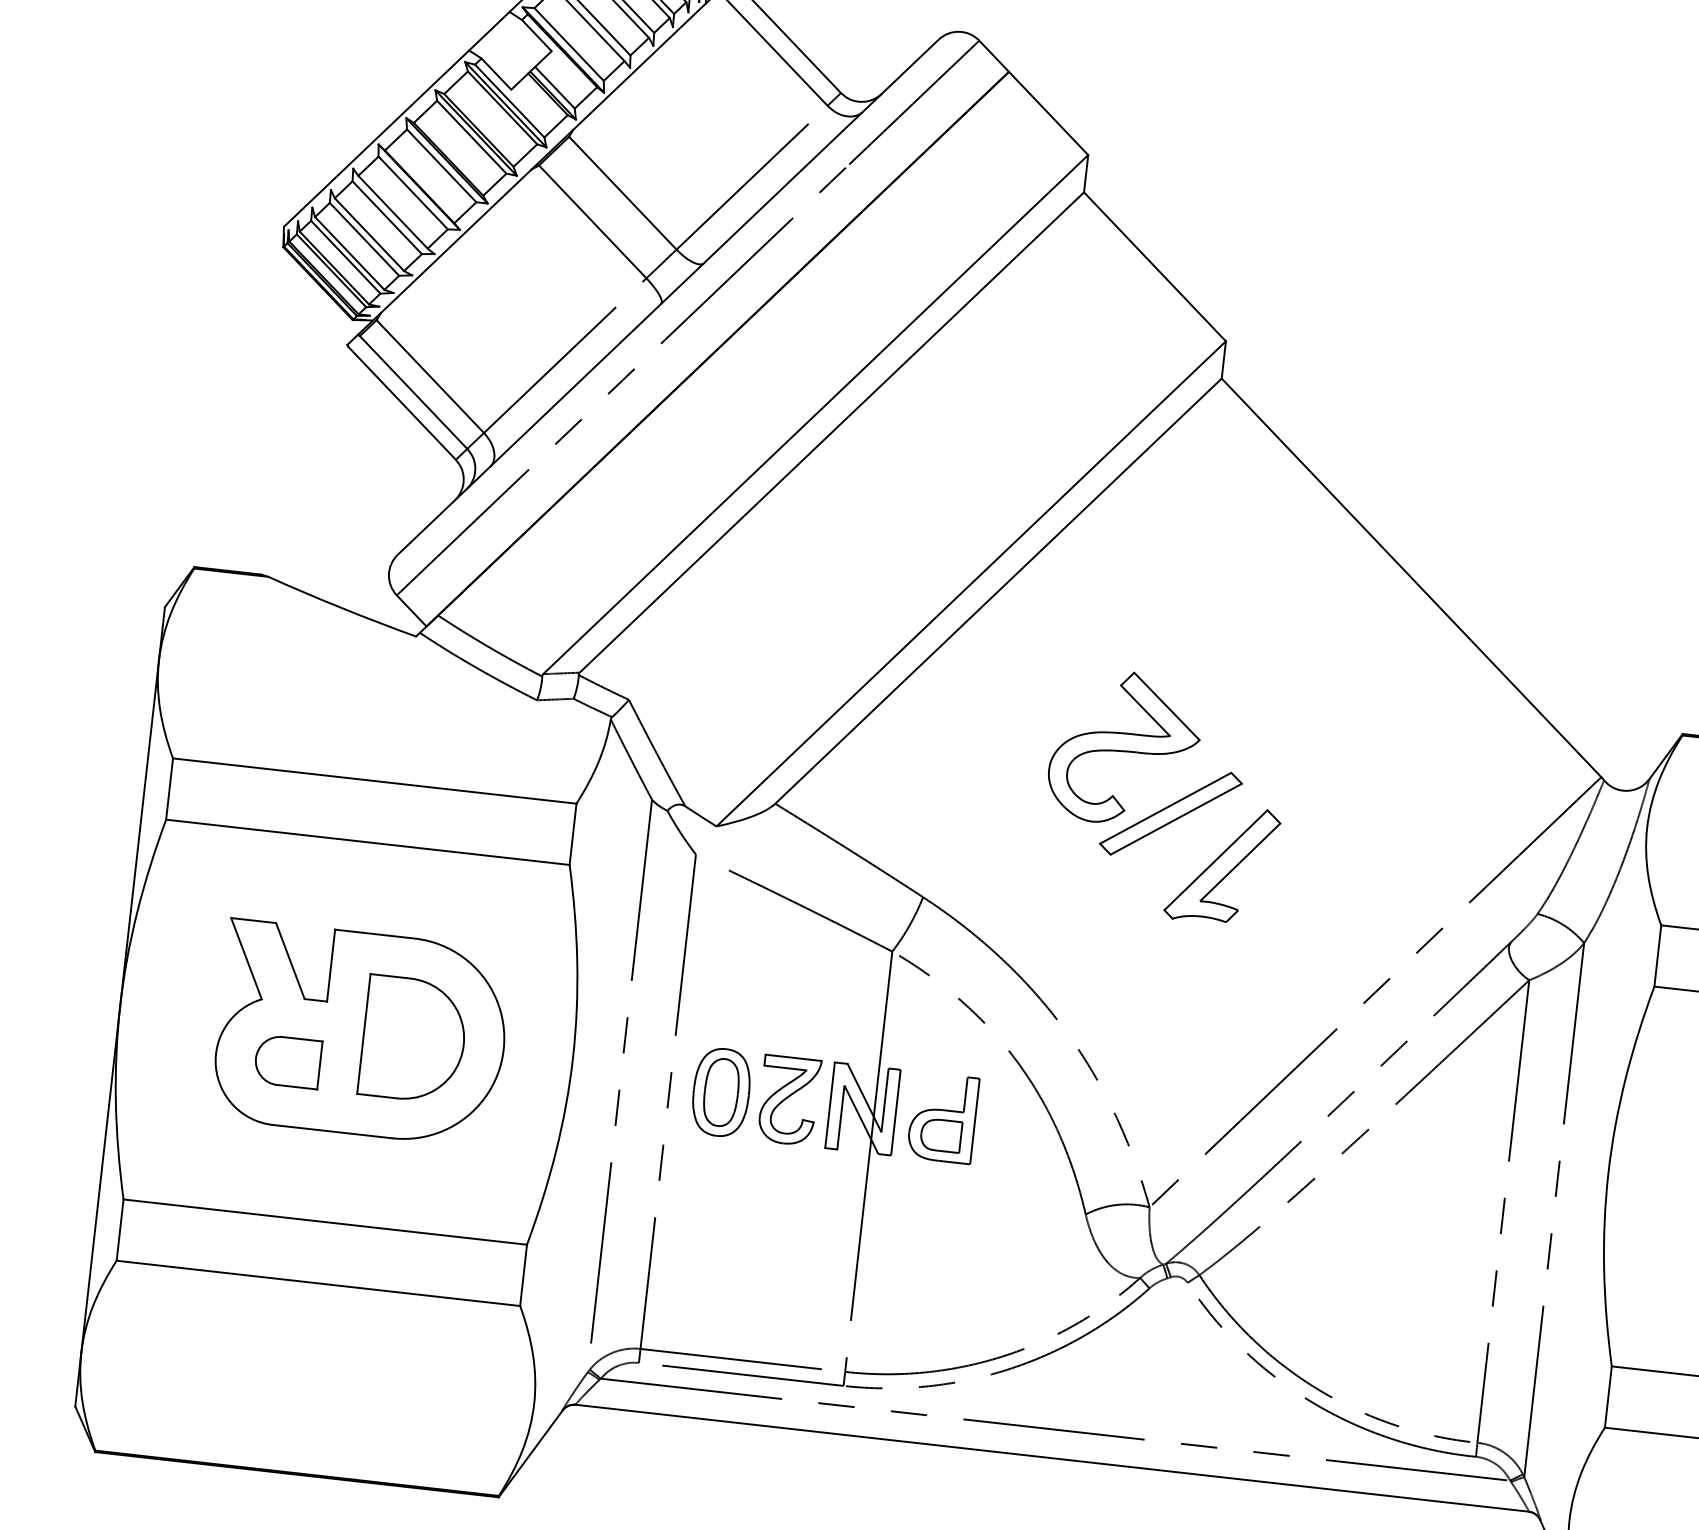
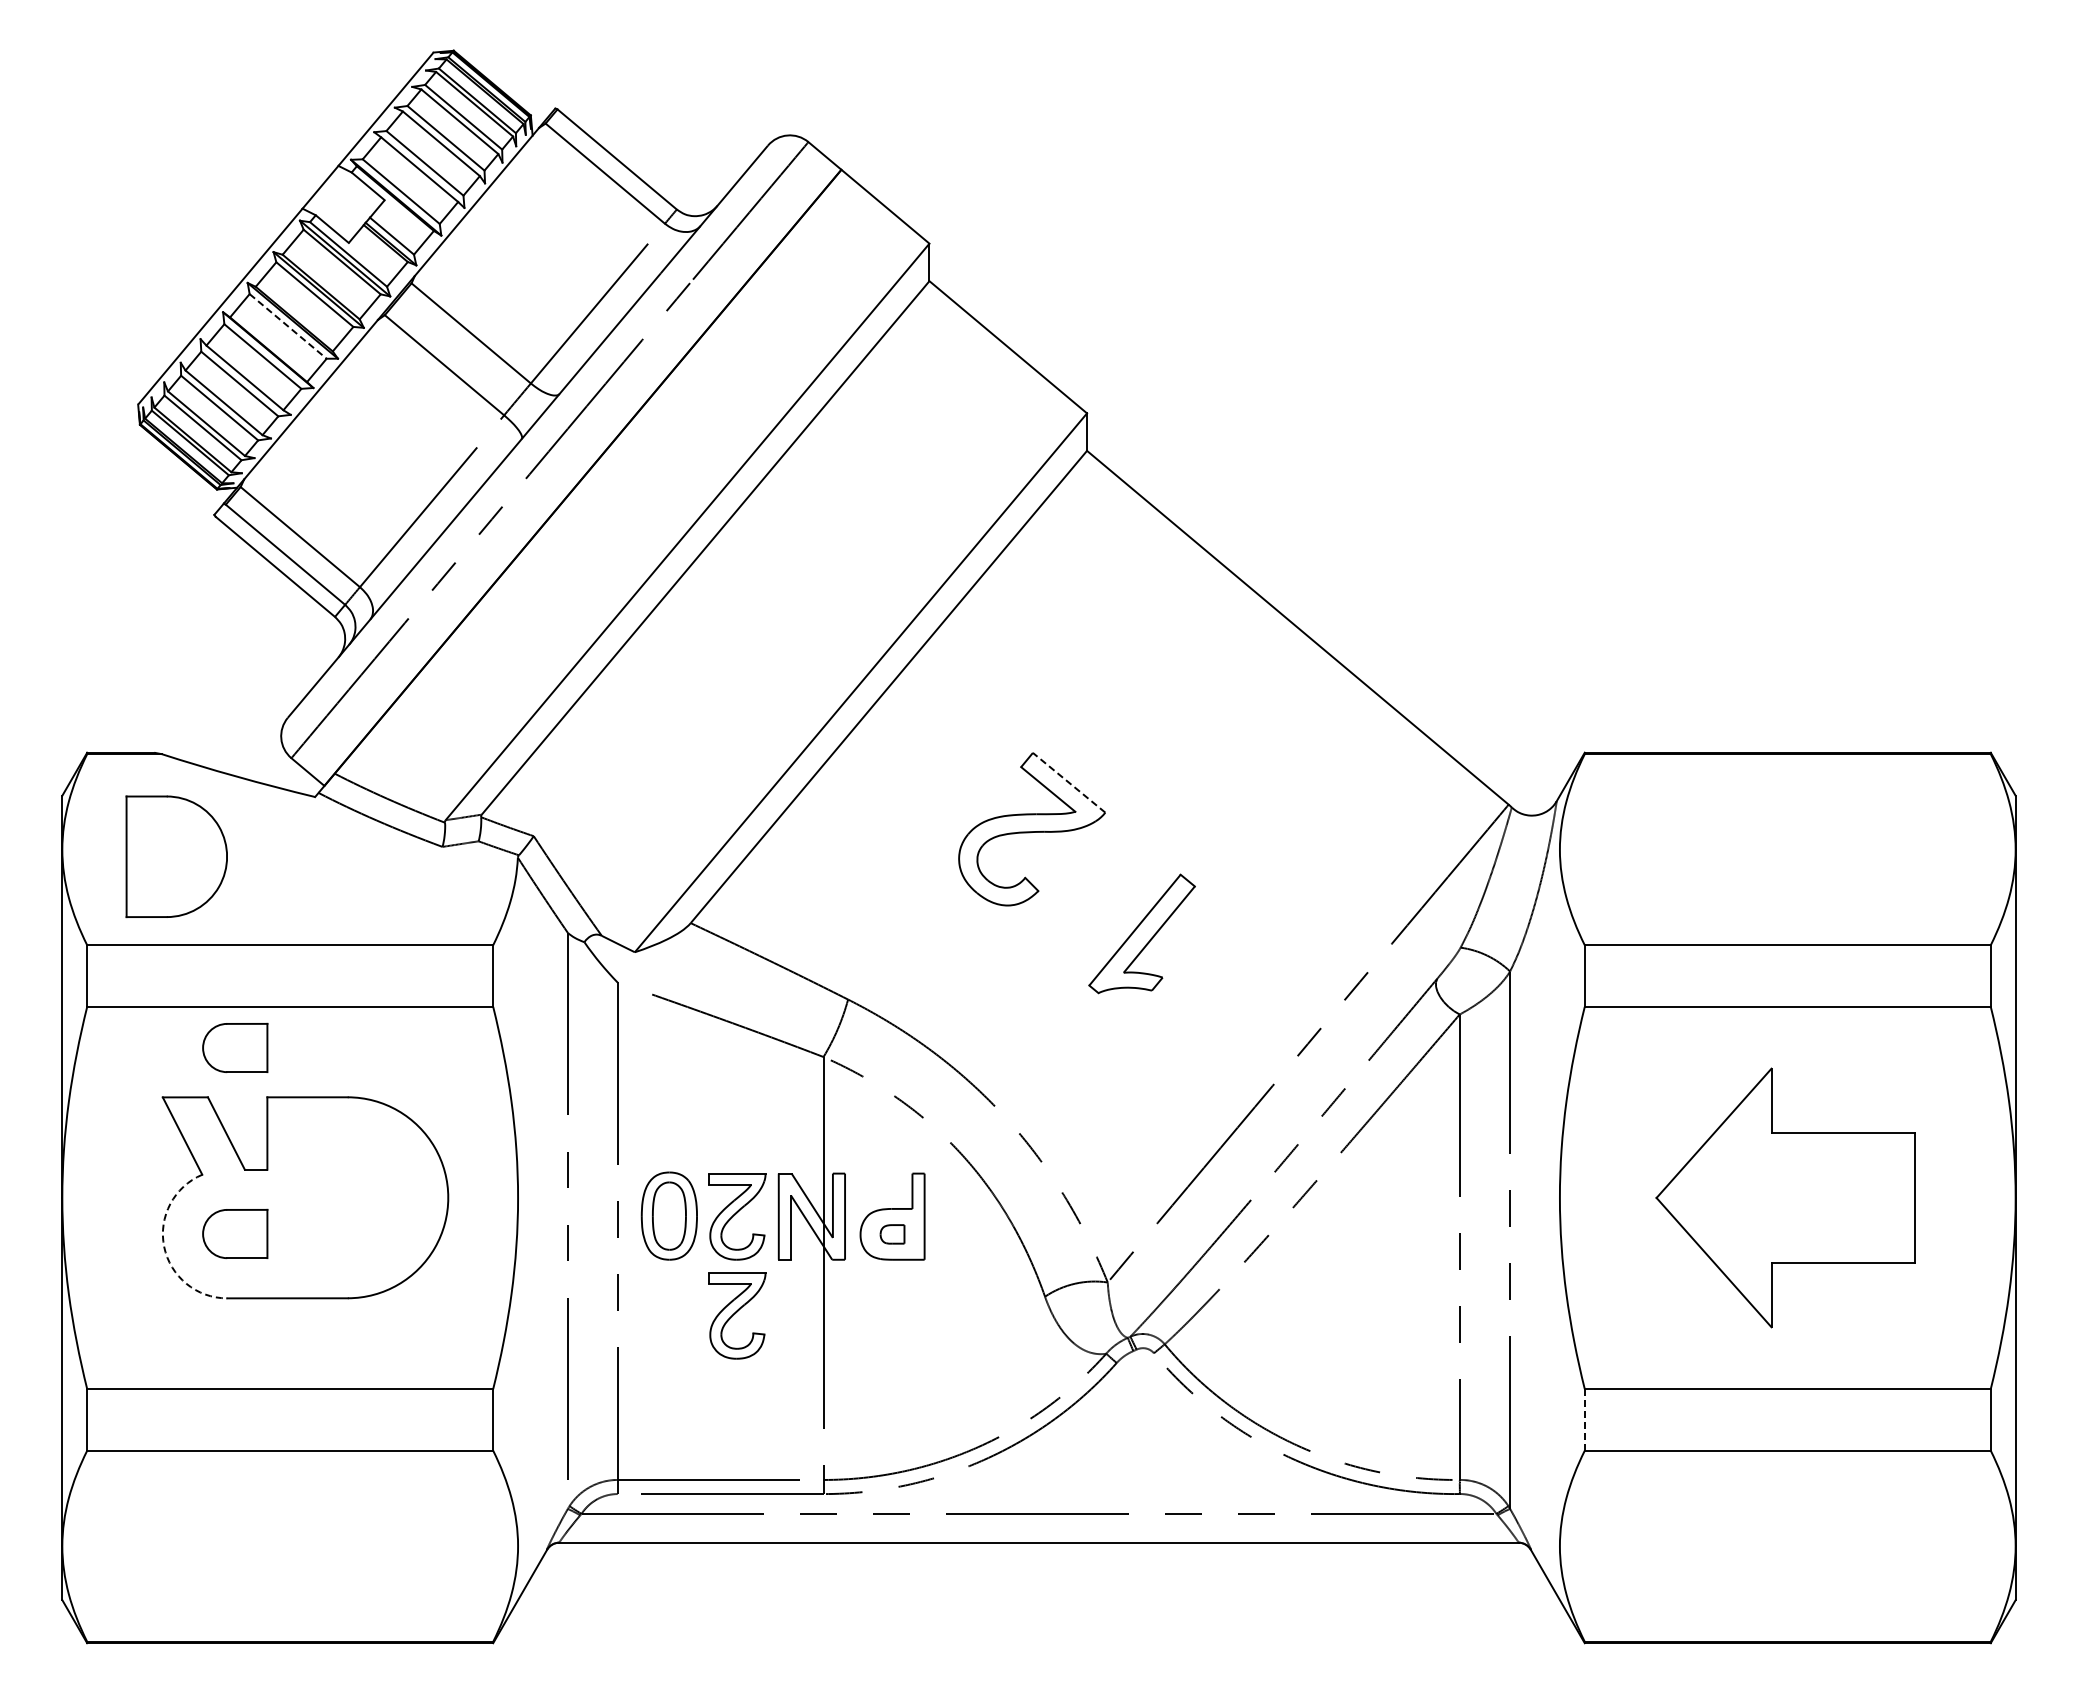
line: (442, 165) -> (288, 326), solid -> dashed
line: (1167, 706) -> (1069, 782), solid -> dashed
part: (1170, 813) -> (1084, 888), removed
part: (308, 876) -> (235, 1047), added
part: (413, 1039) -> (176, 856), moved
arc: (216, 1066) -> (164, 1246), solid -> dashed
part: (941, 1135) -> (892, 1234), size x0.6
part: (777, 1198) -> (737, 1315), added
line: (1608, 1396) -> (1584, 1419), solid -> dashed

